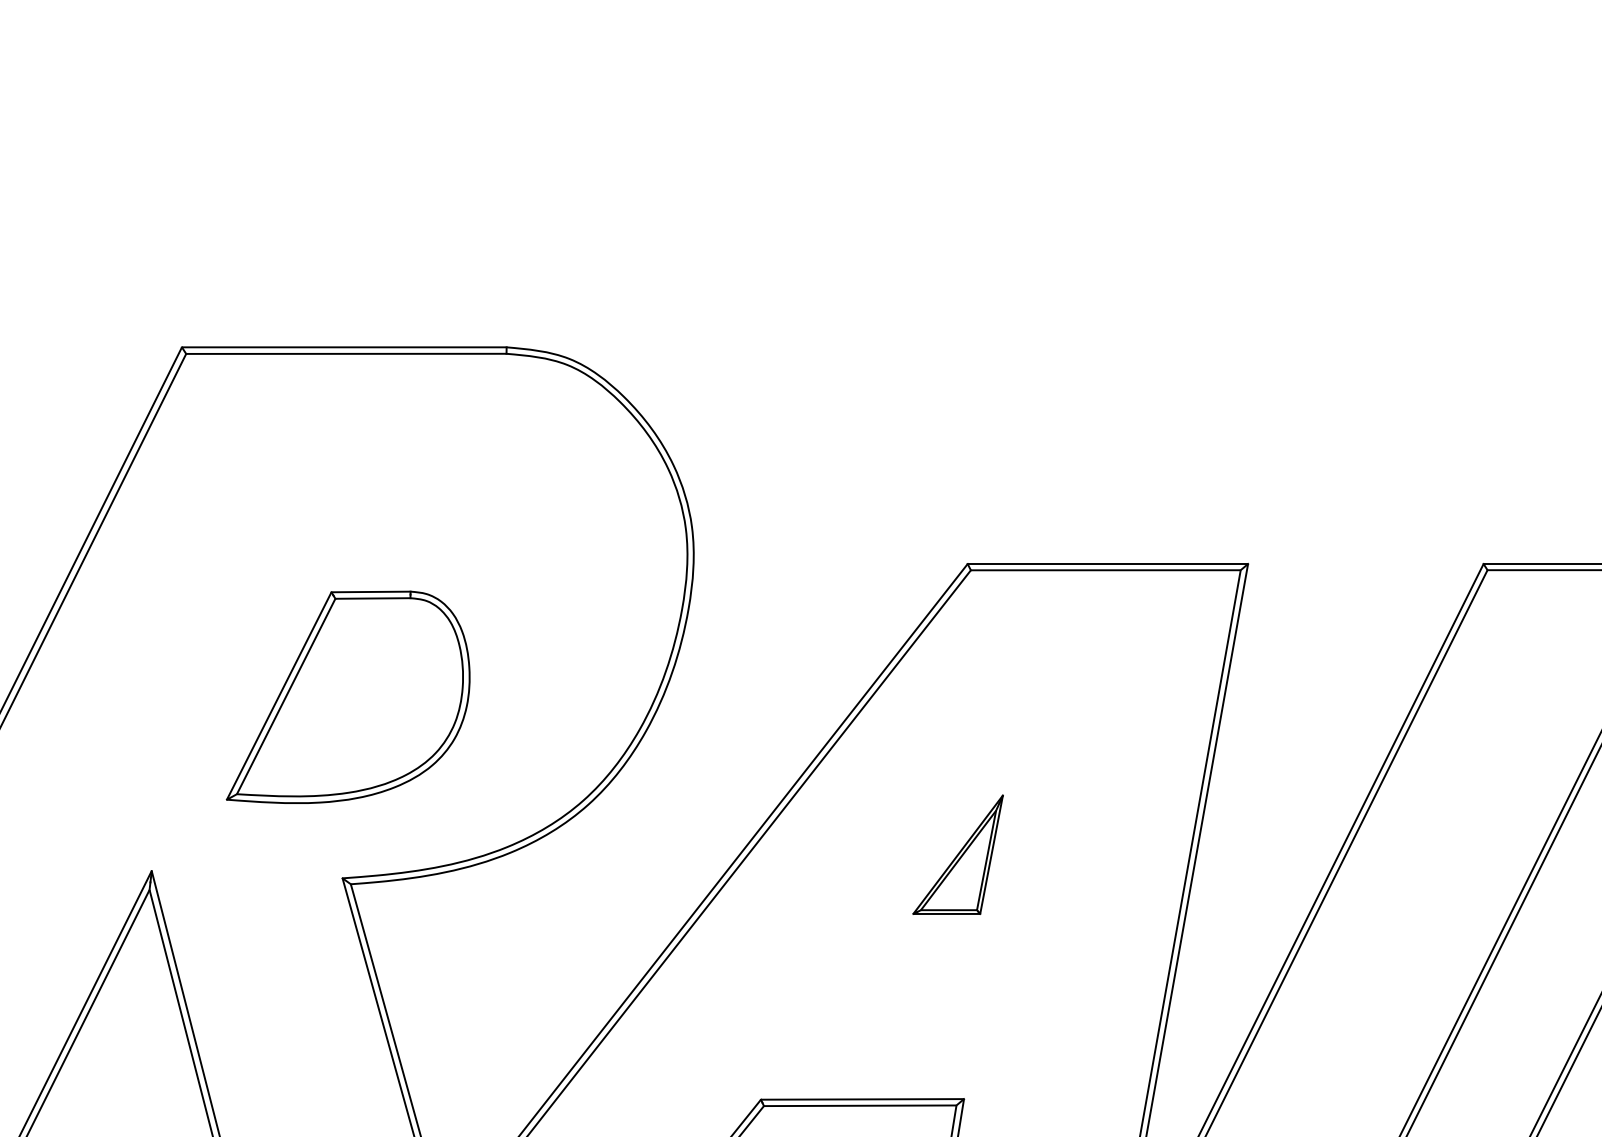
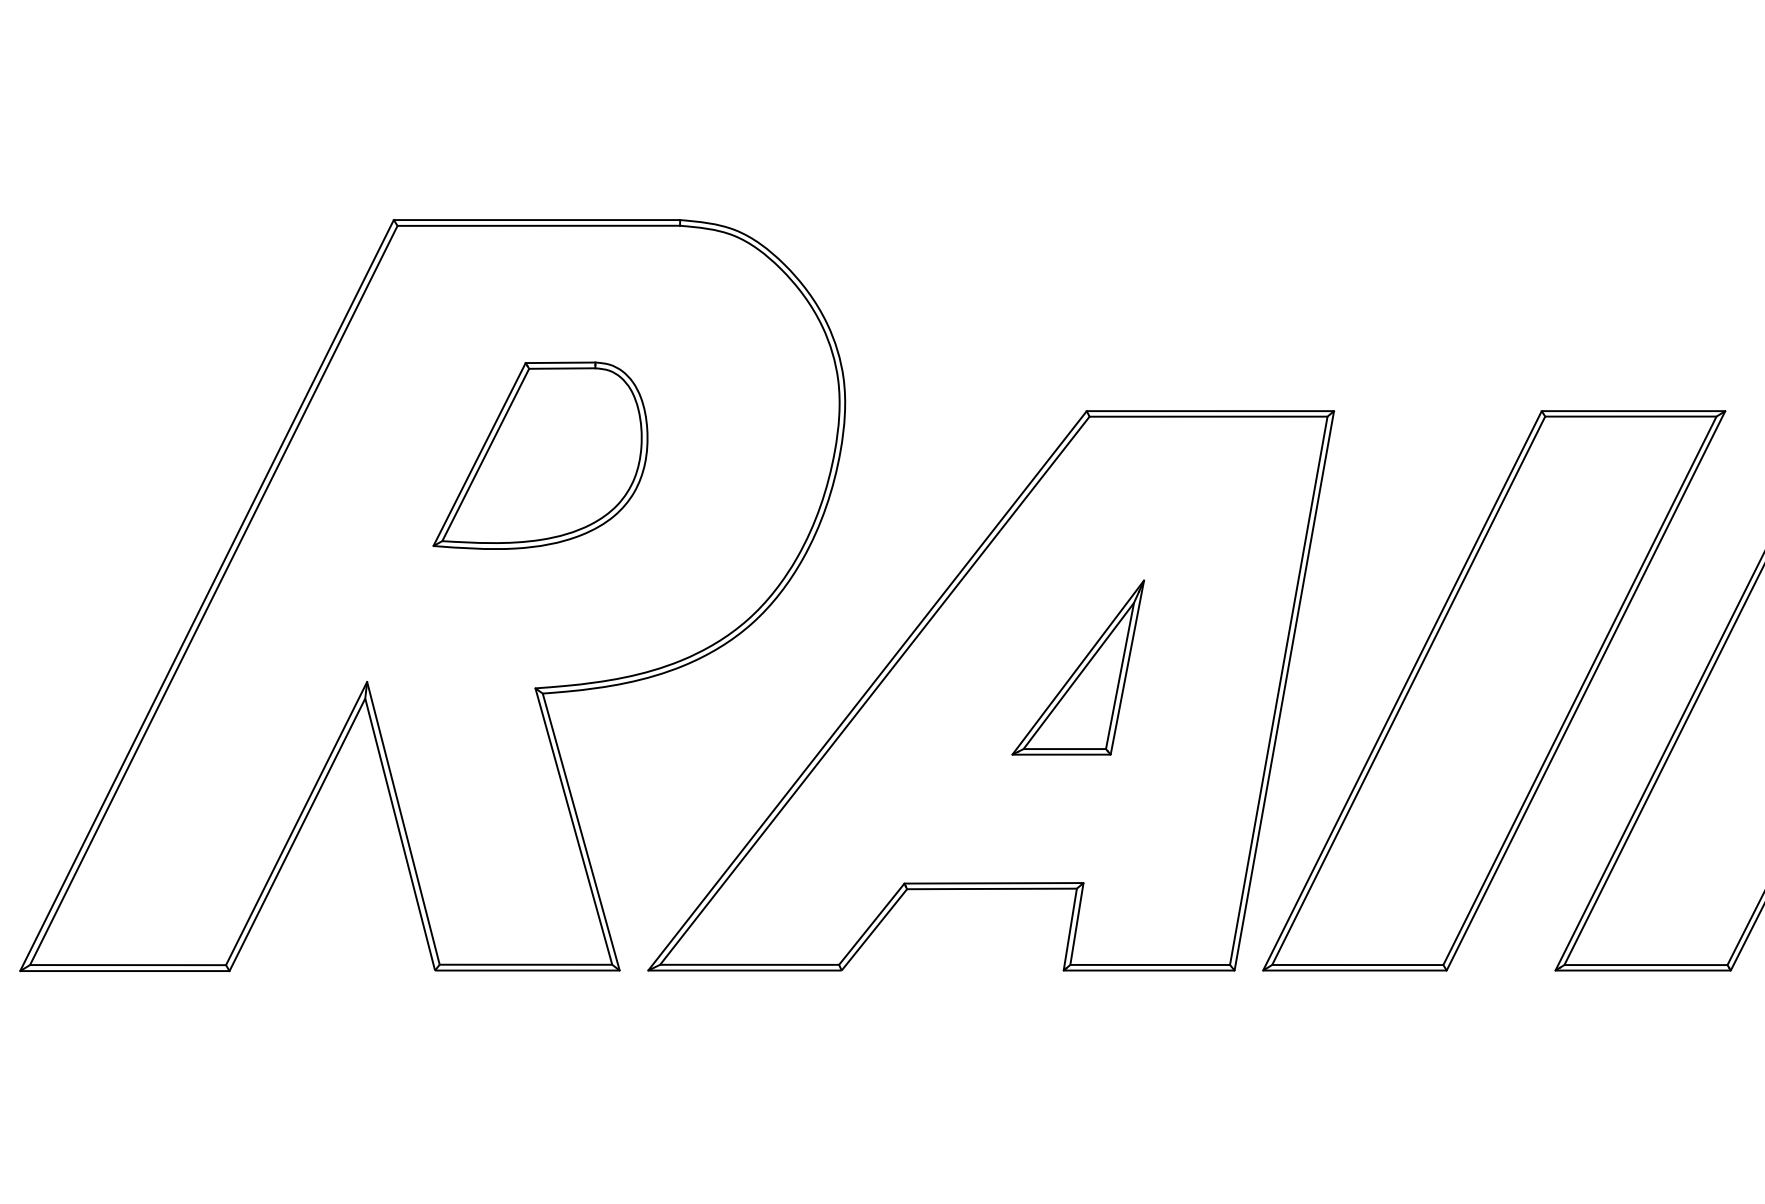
part: (348, 697) -> (540, 455), moved
part: (958, 854) -> (1078, 667), size x1.67

